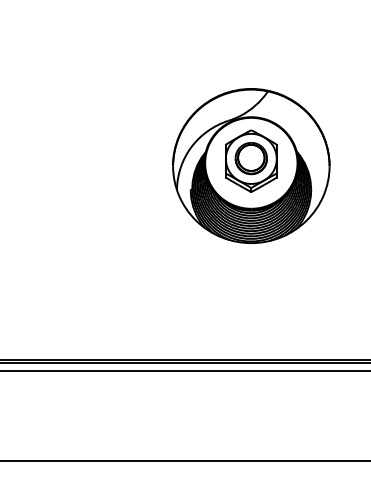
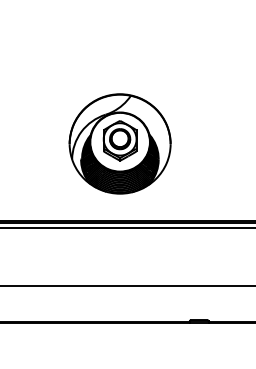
part: (250, 165) -> (119, 143), moved

